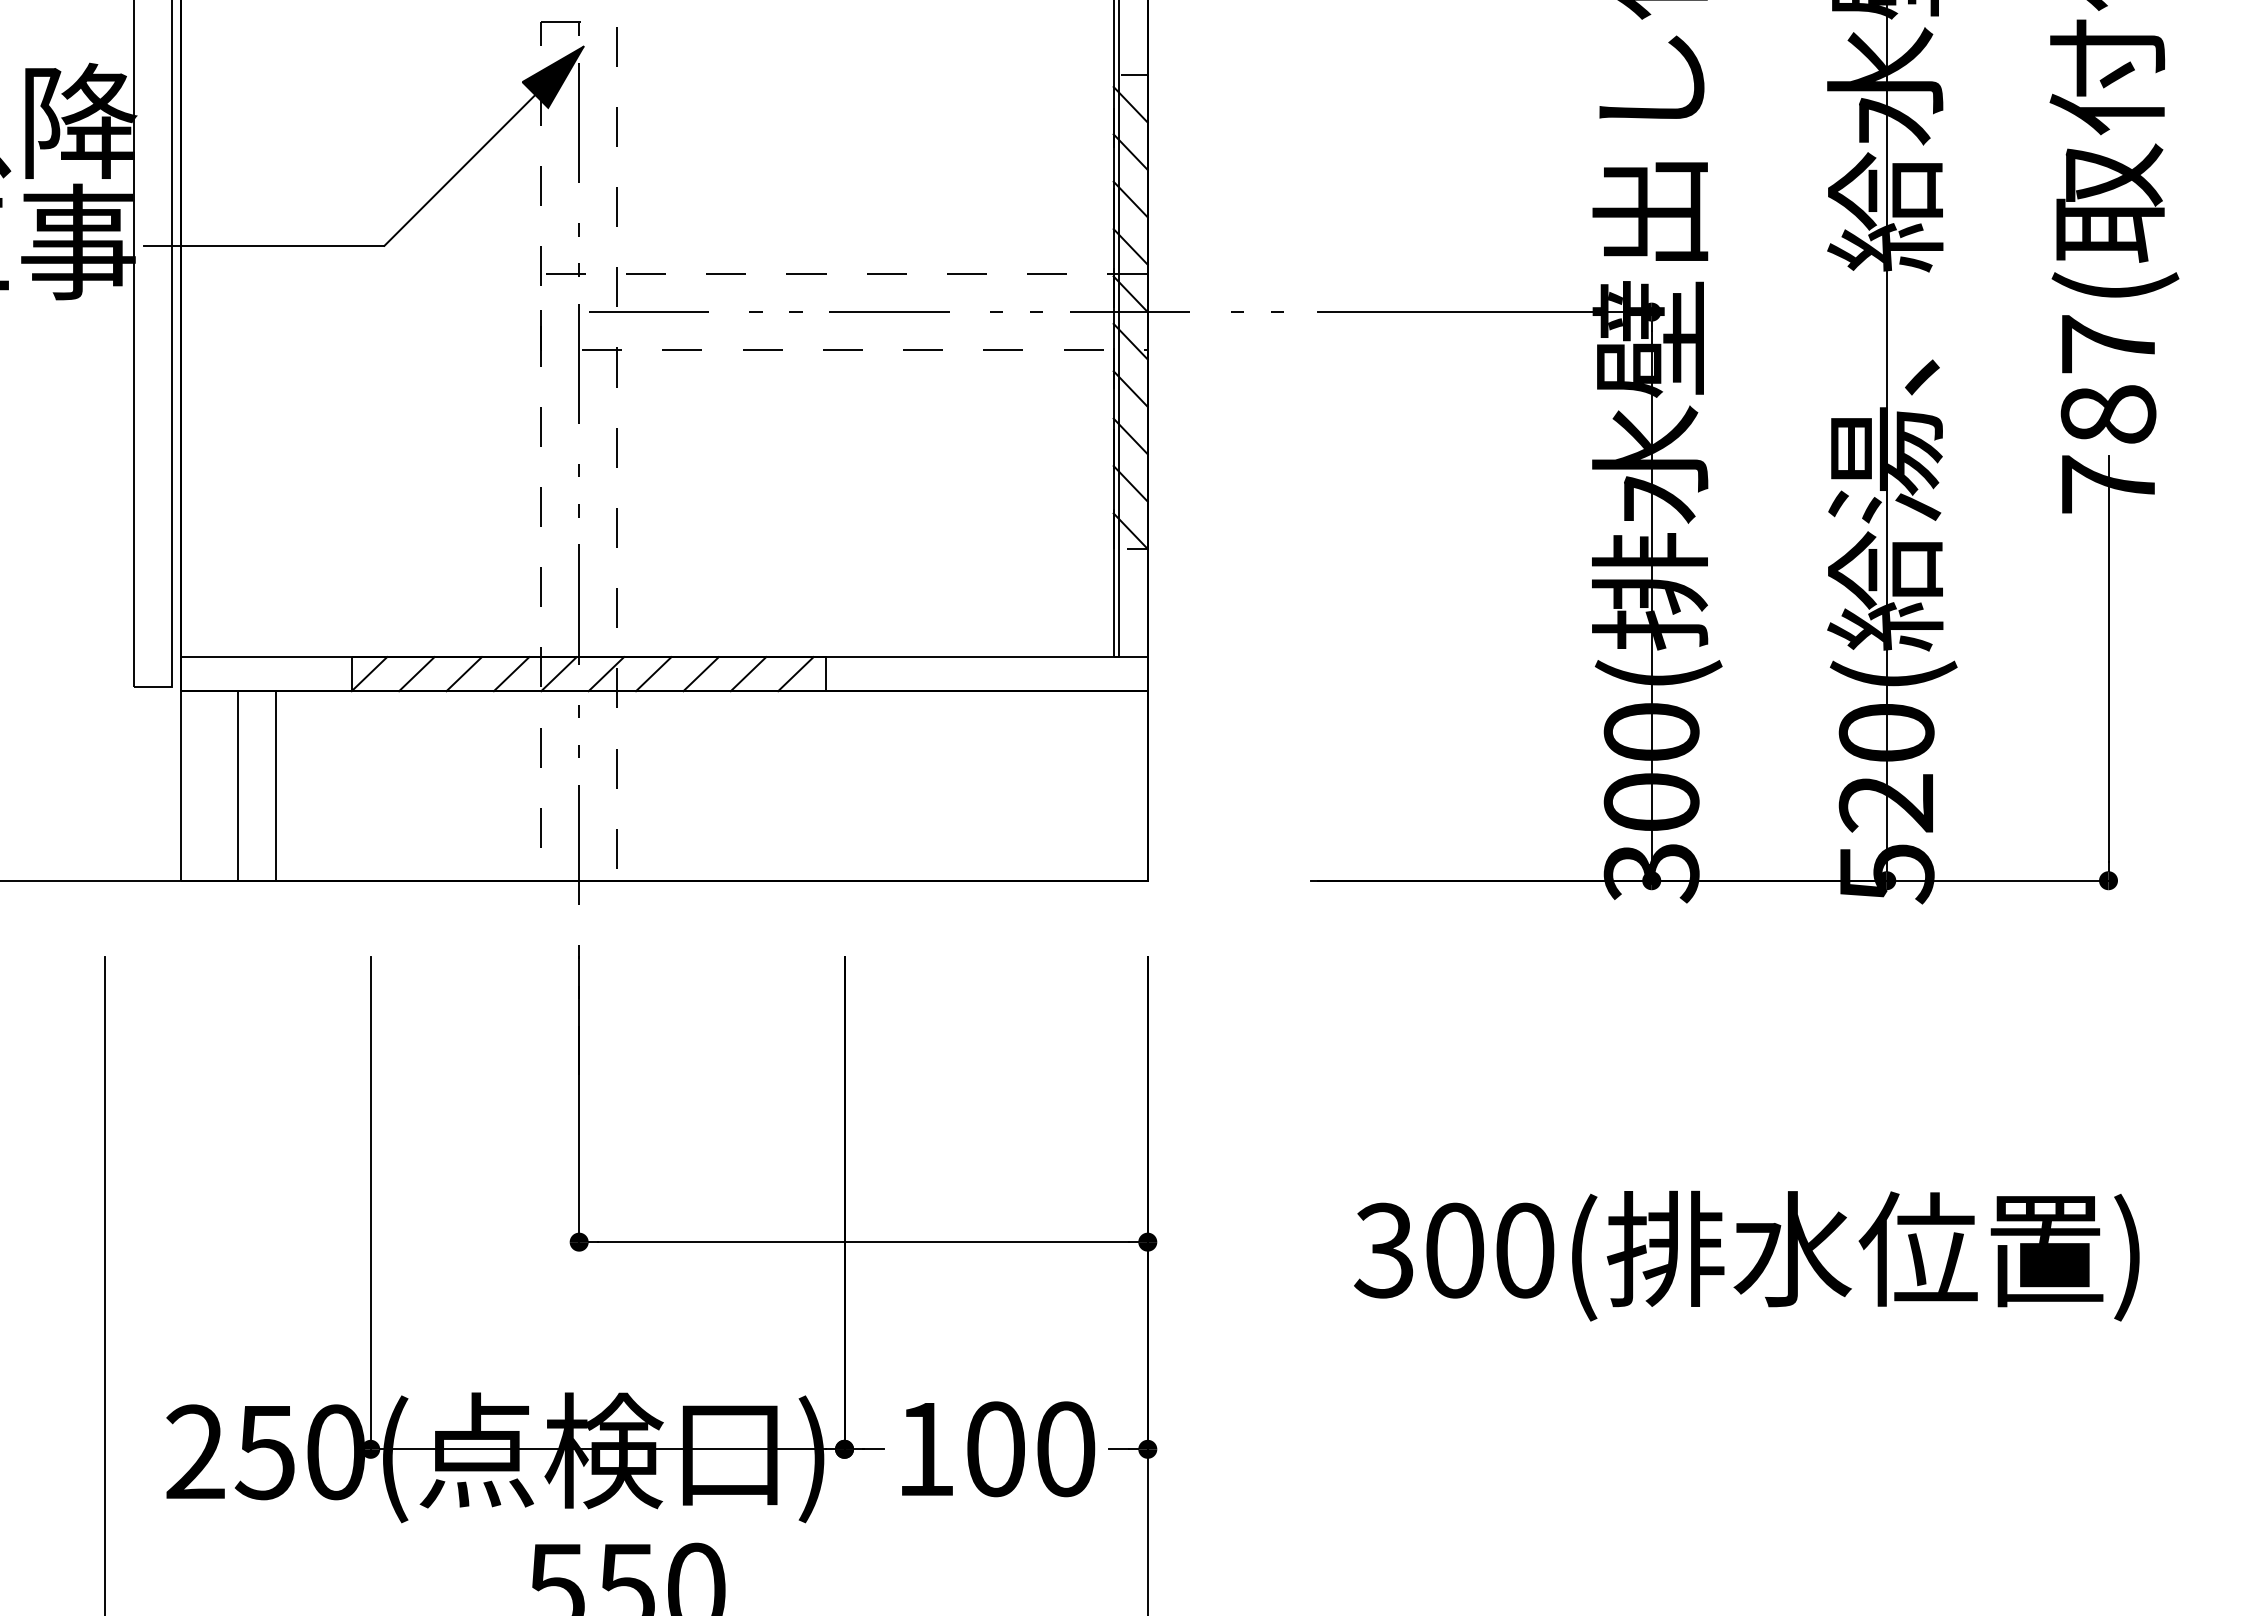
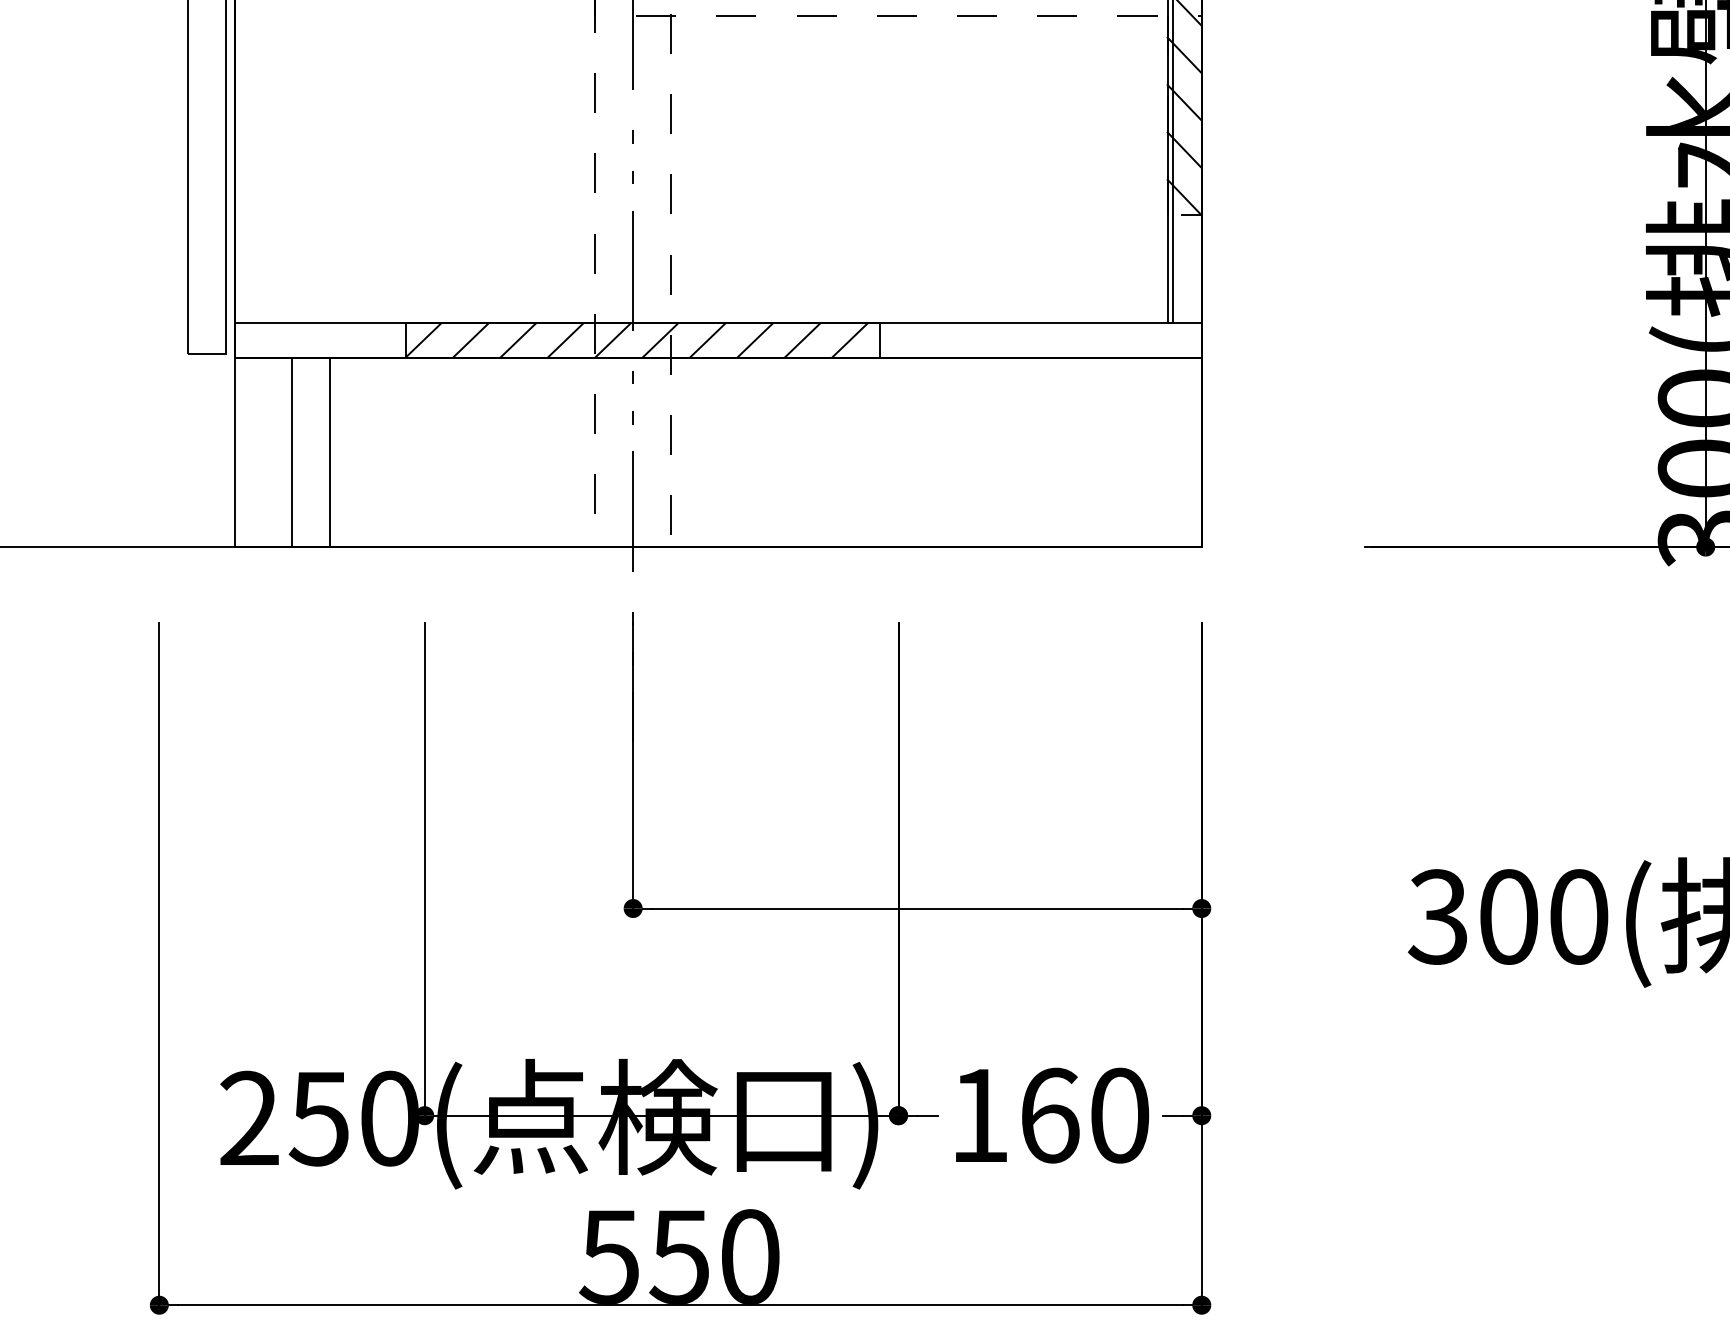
text: (996, 1449) -> (1050, 1115), 100 -> 160

